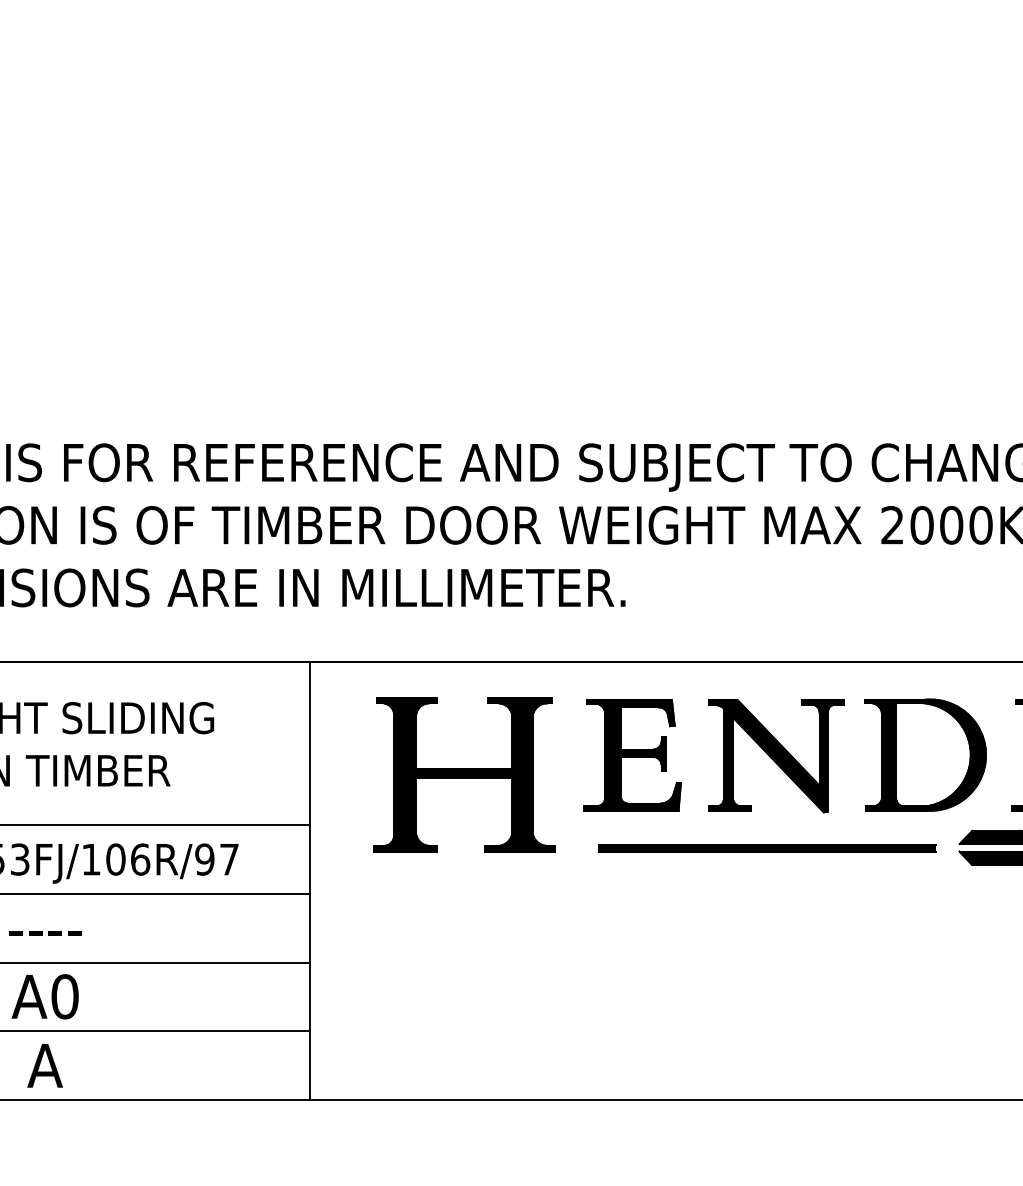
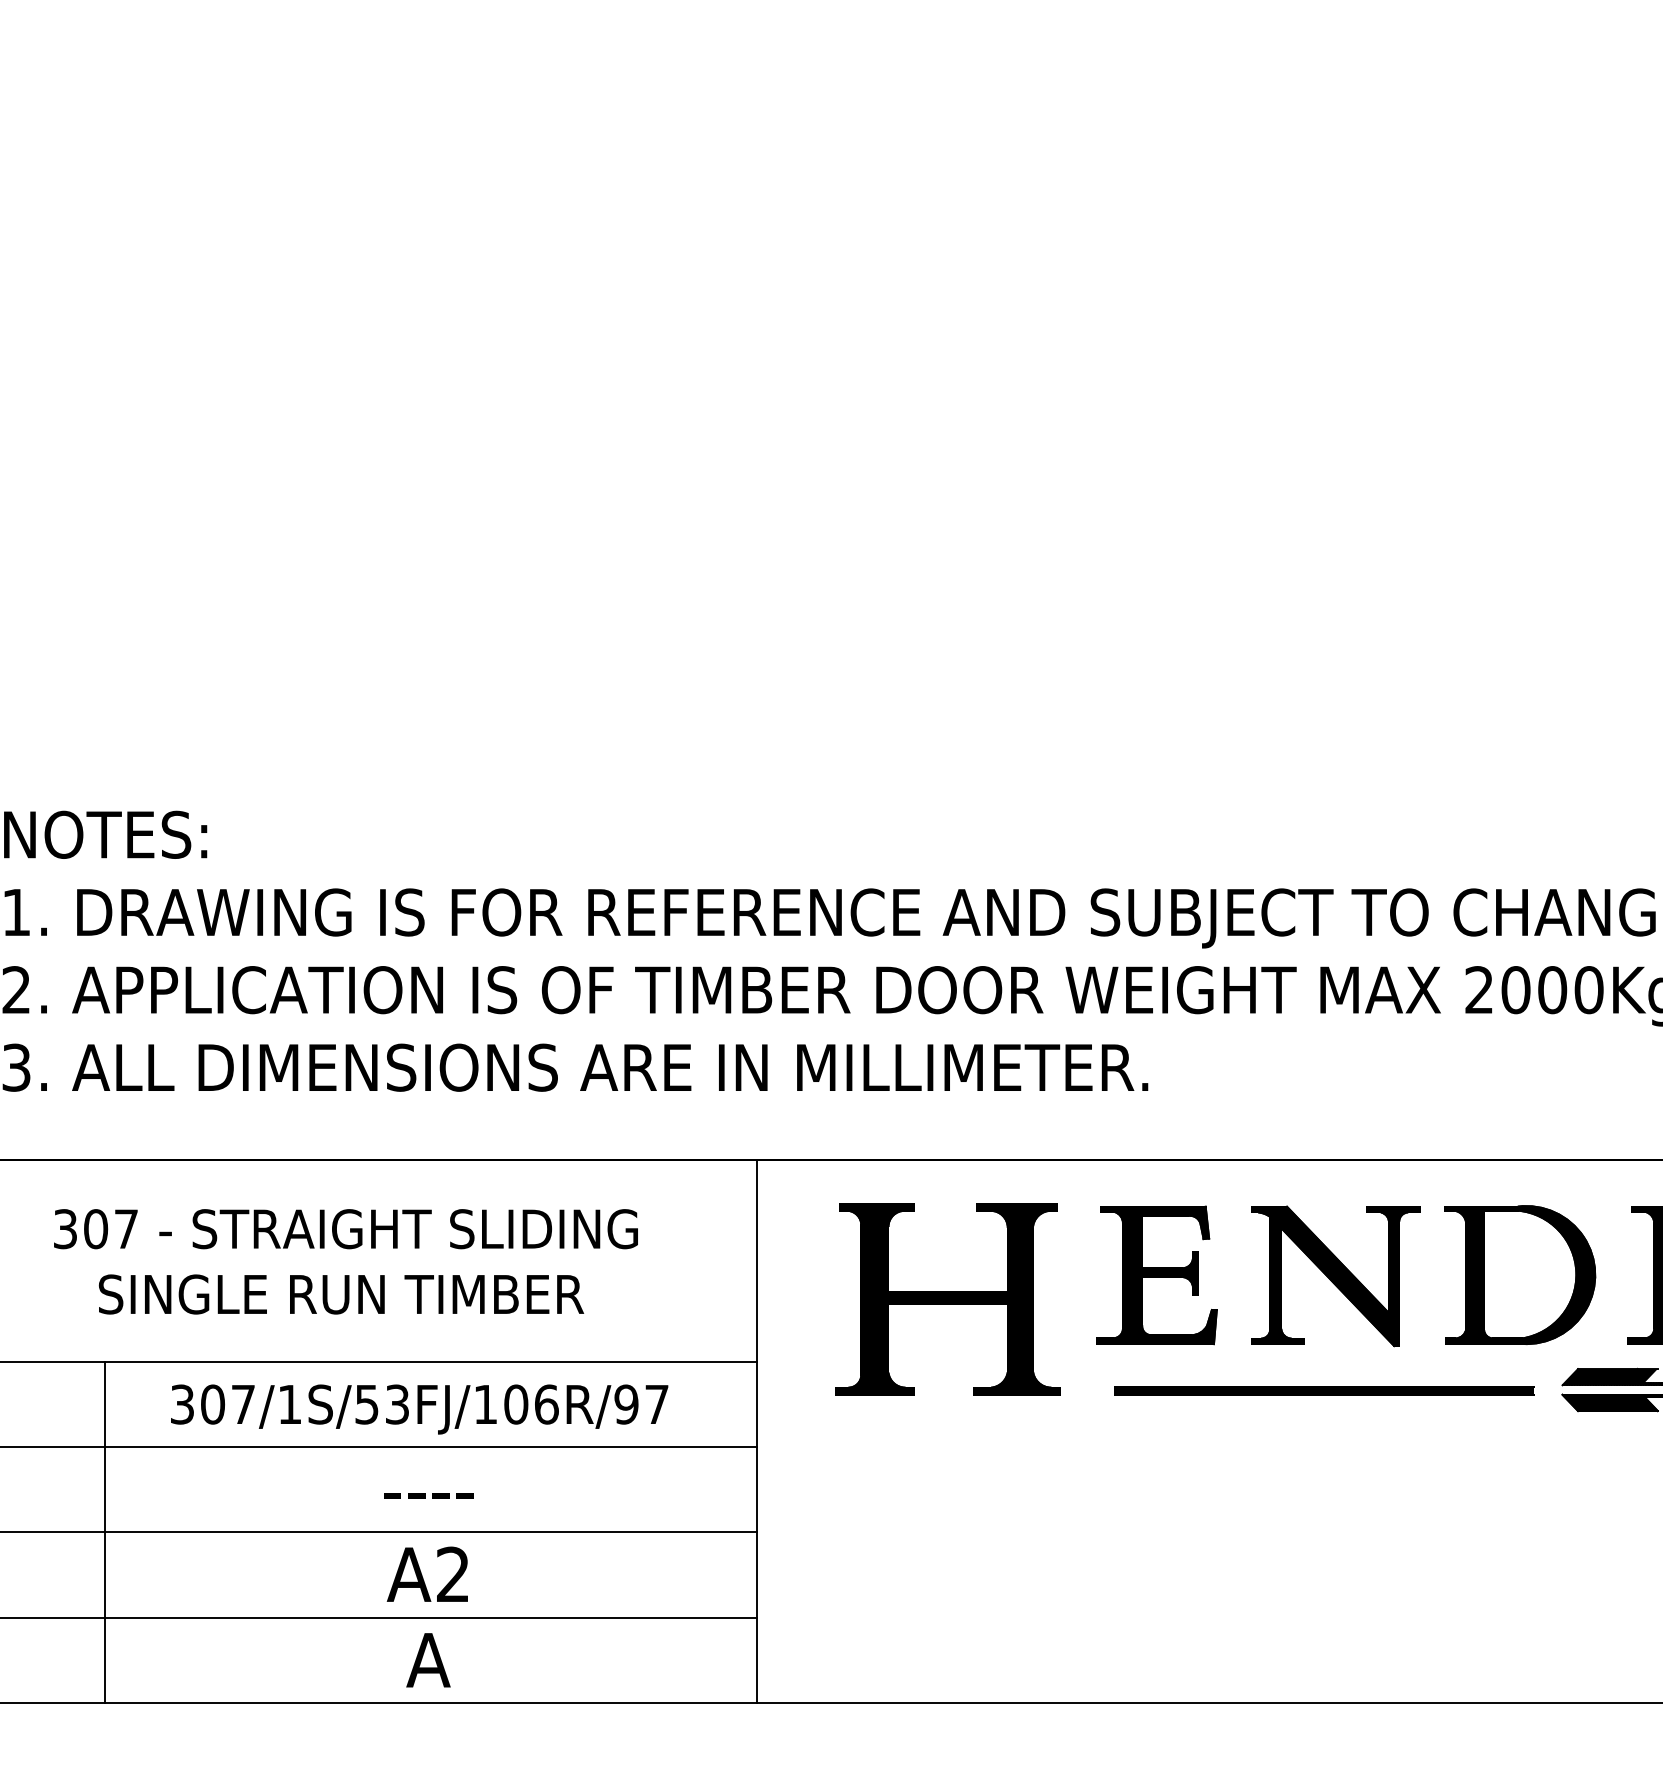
text: (65, 996) -> (453, 1574), A0 -> A2

